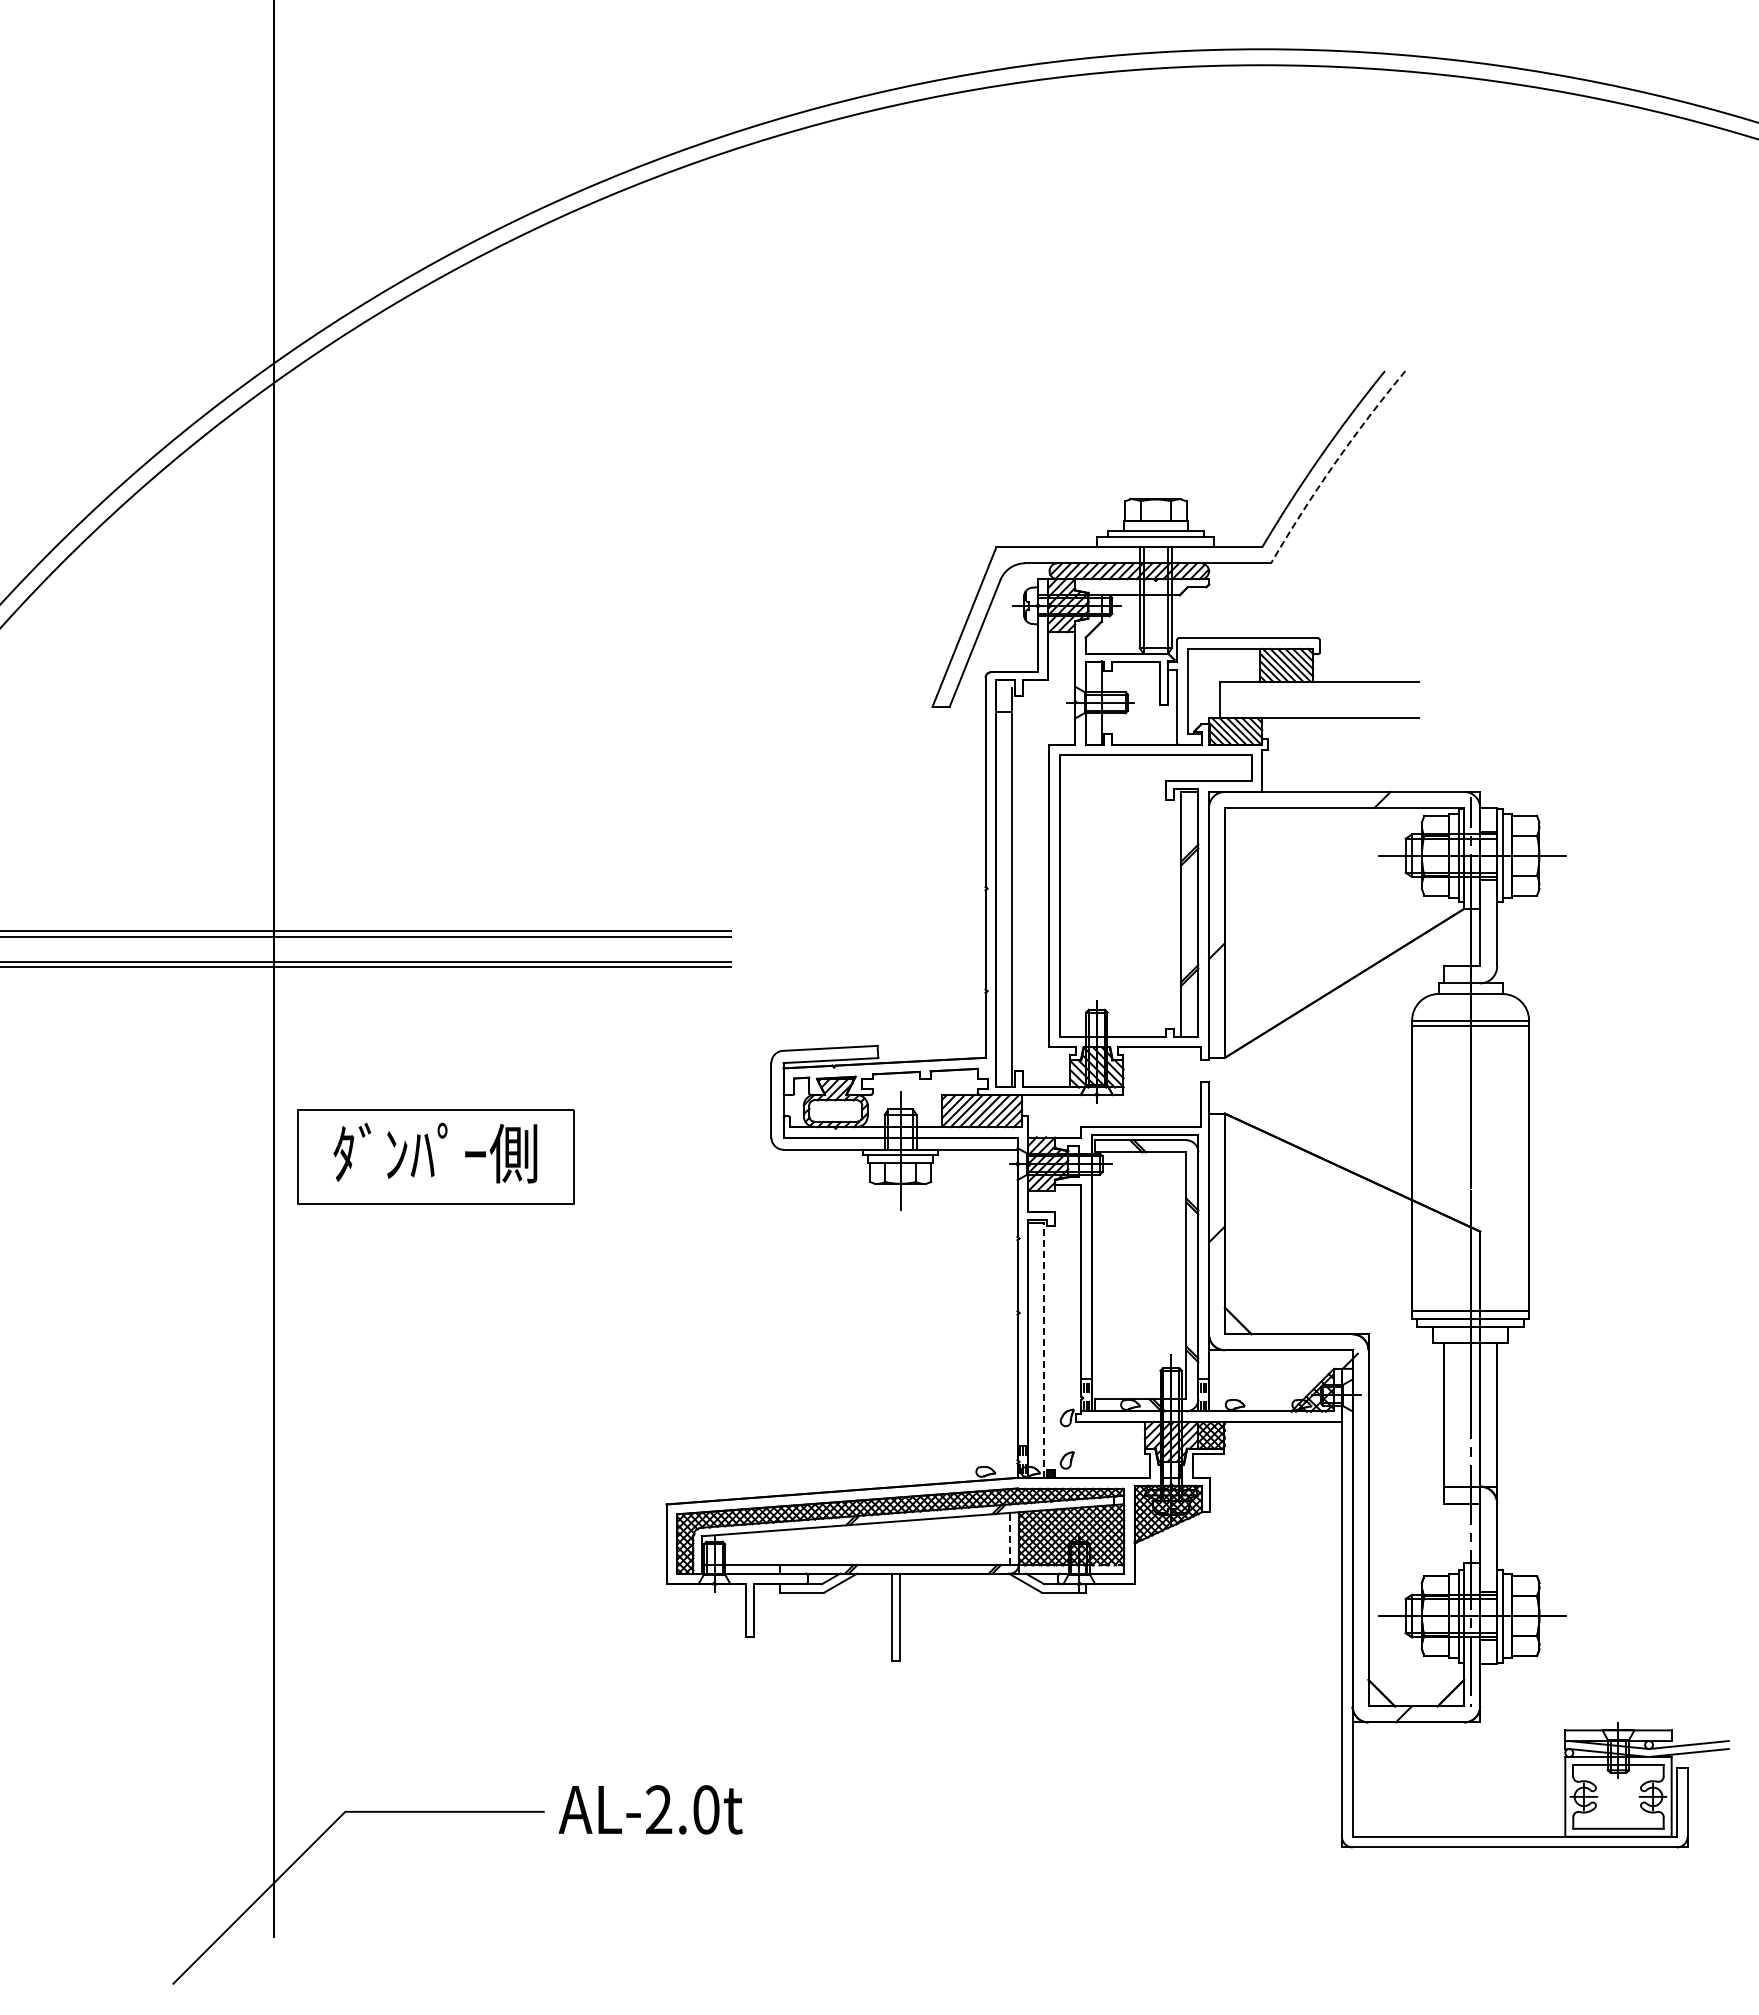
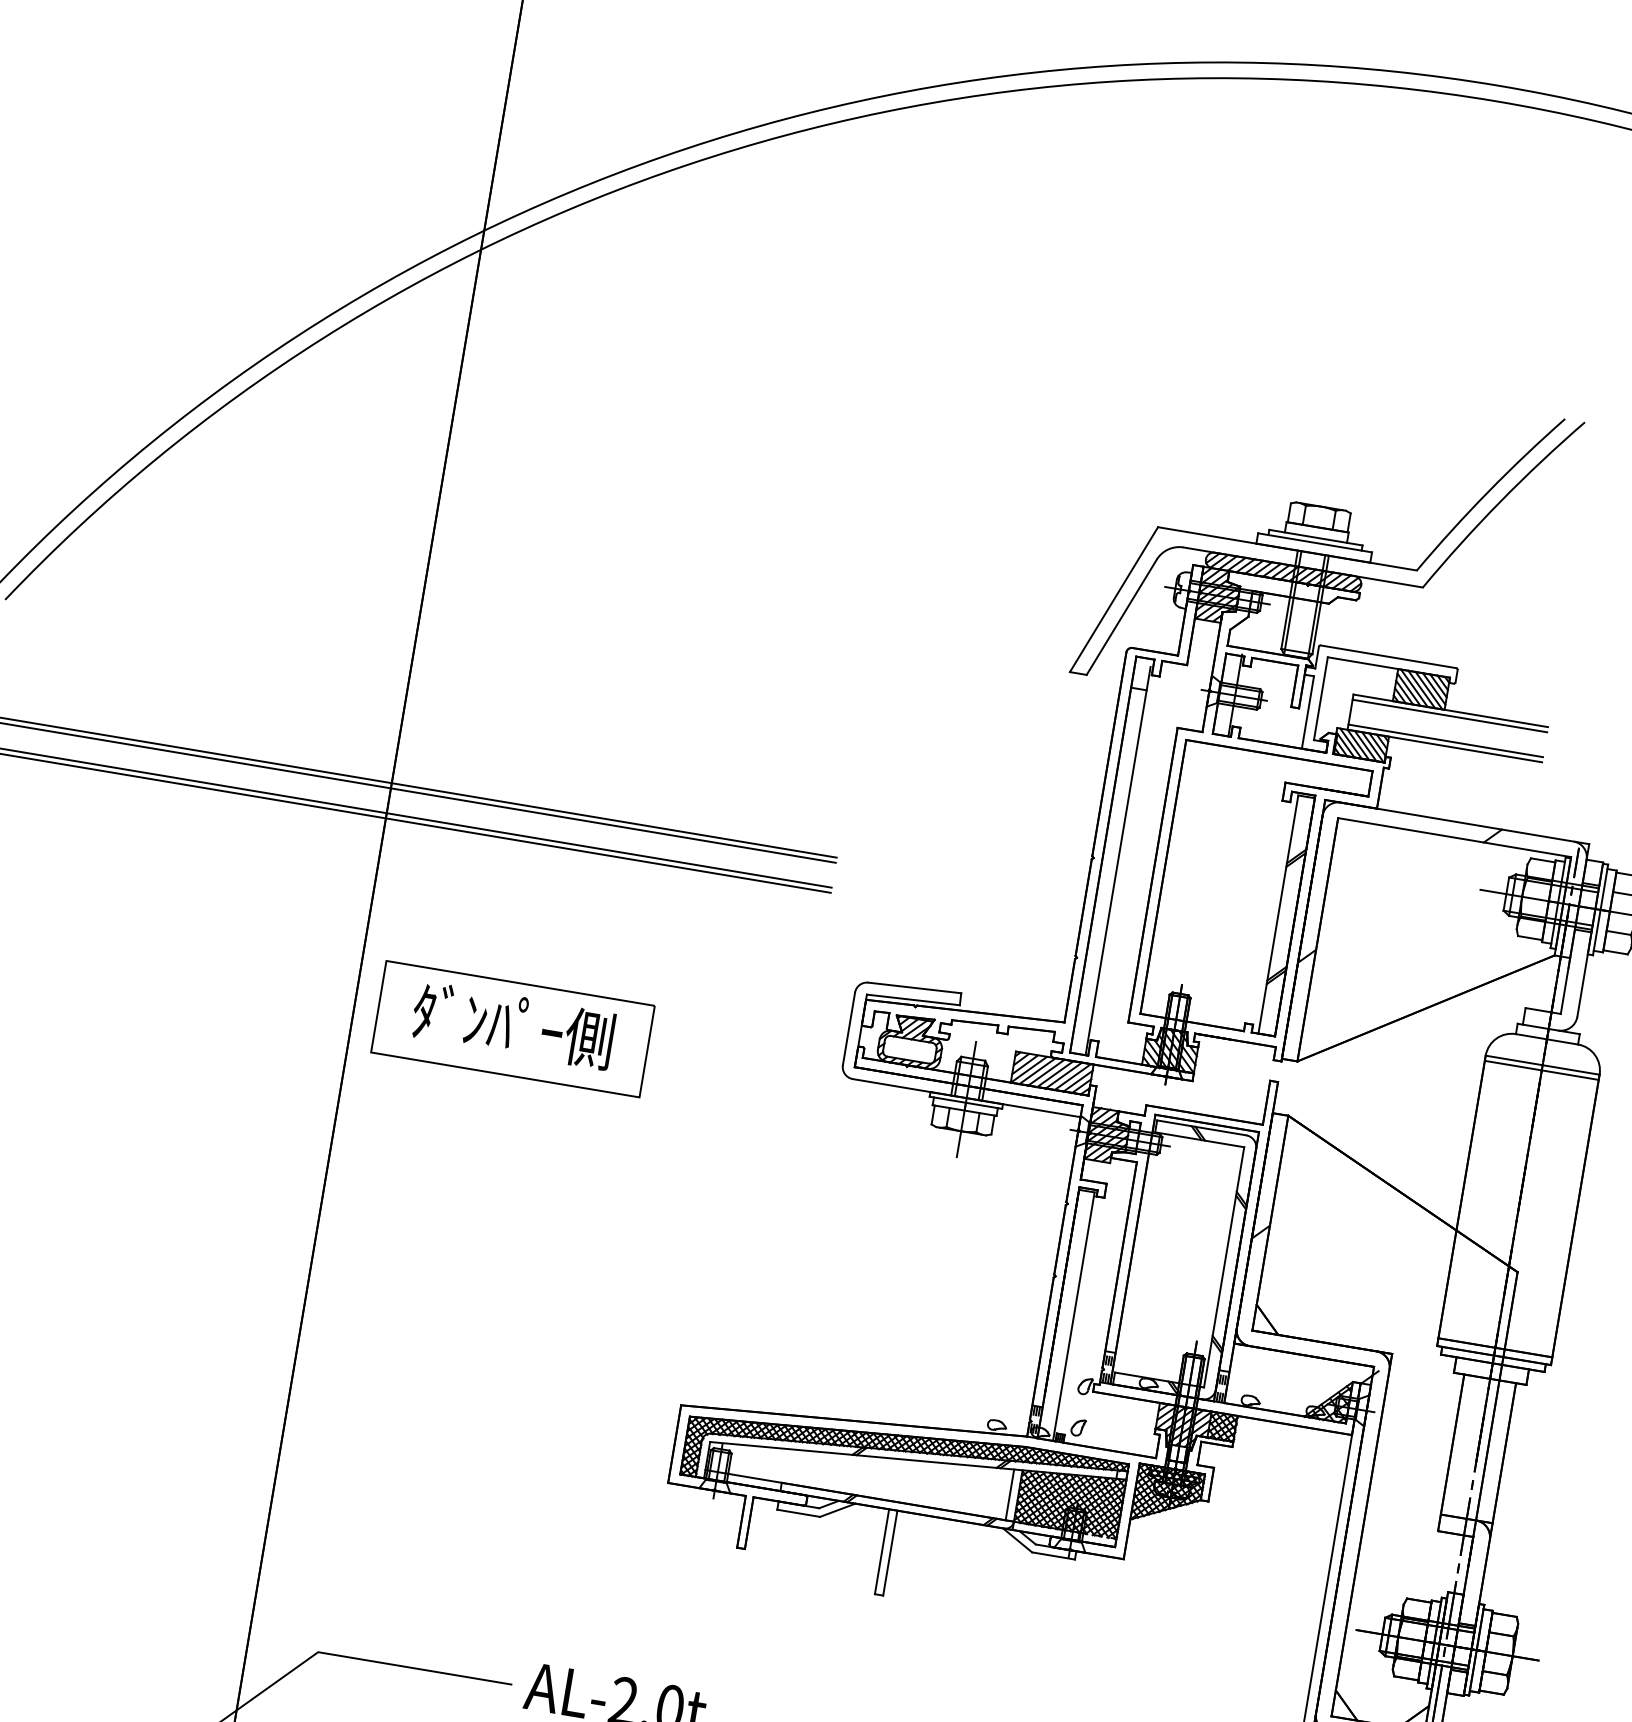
arc: (1334, 464) -> (1500, 501), dashed -> solid
line: (1319, 687) -> (1449, 716), added
line: (1319, 712) -> (1445, 740), added
line: (1044, 1350) -> (1074, 1316), dashed -> solid
line: (1010, 1538) -> (1010, 1494), dashed -> solid

